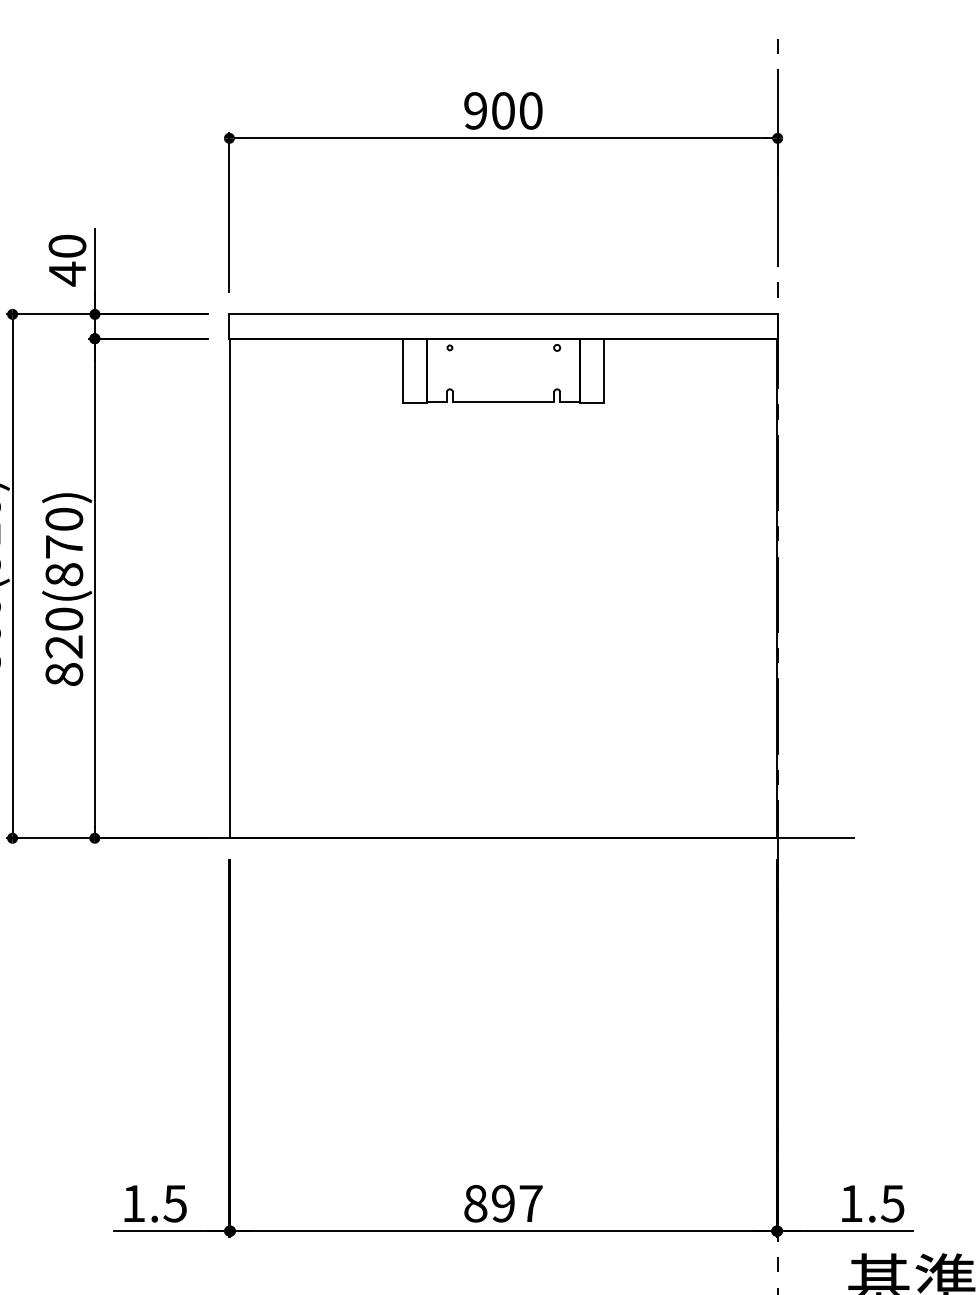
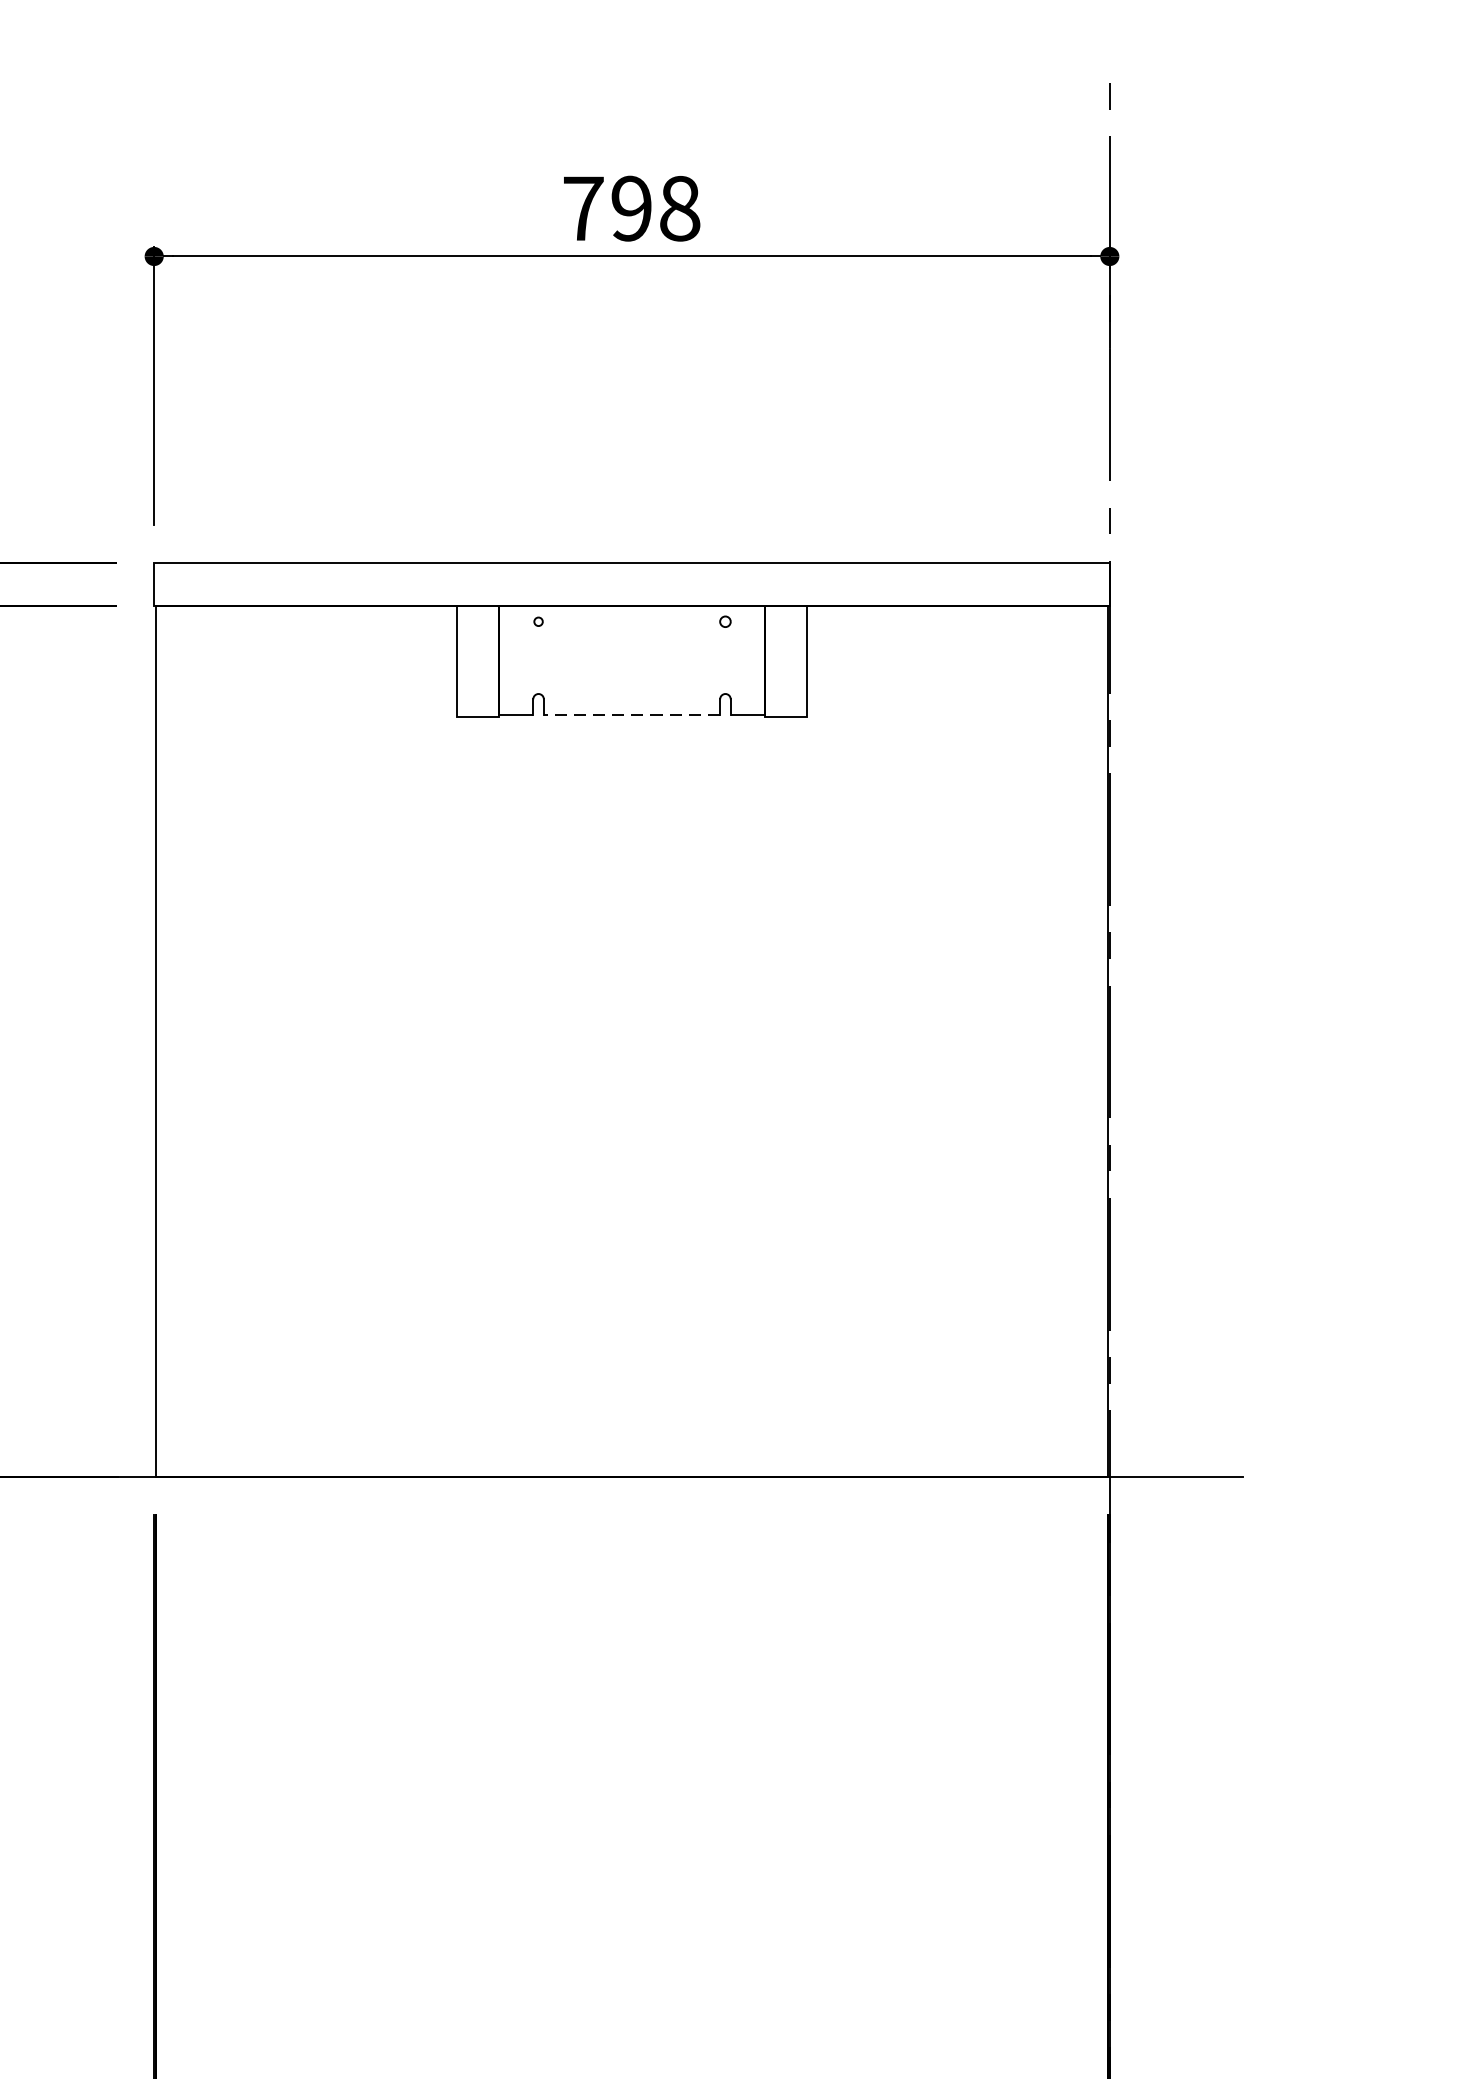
text: (503, 110) -> (631, 207), 900 -> 798
line: (503, 401) -> (631, 715), solid -> dashed

